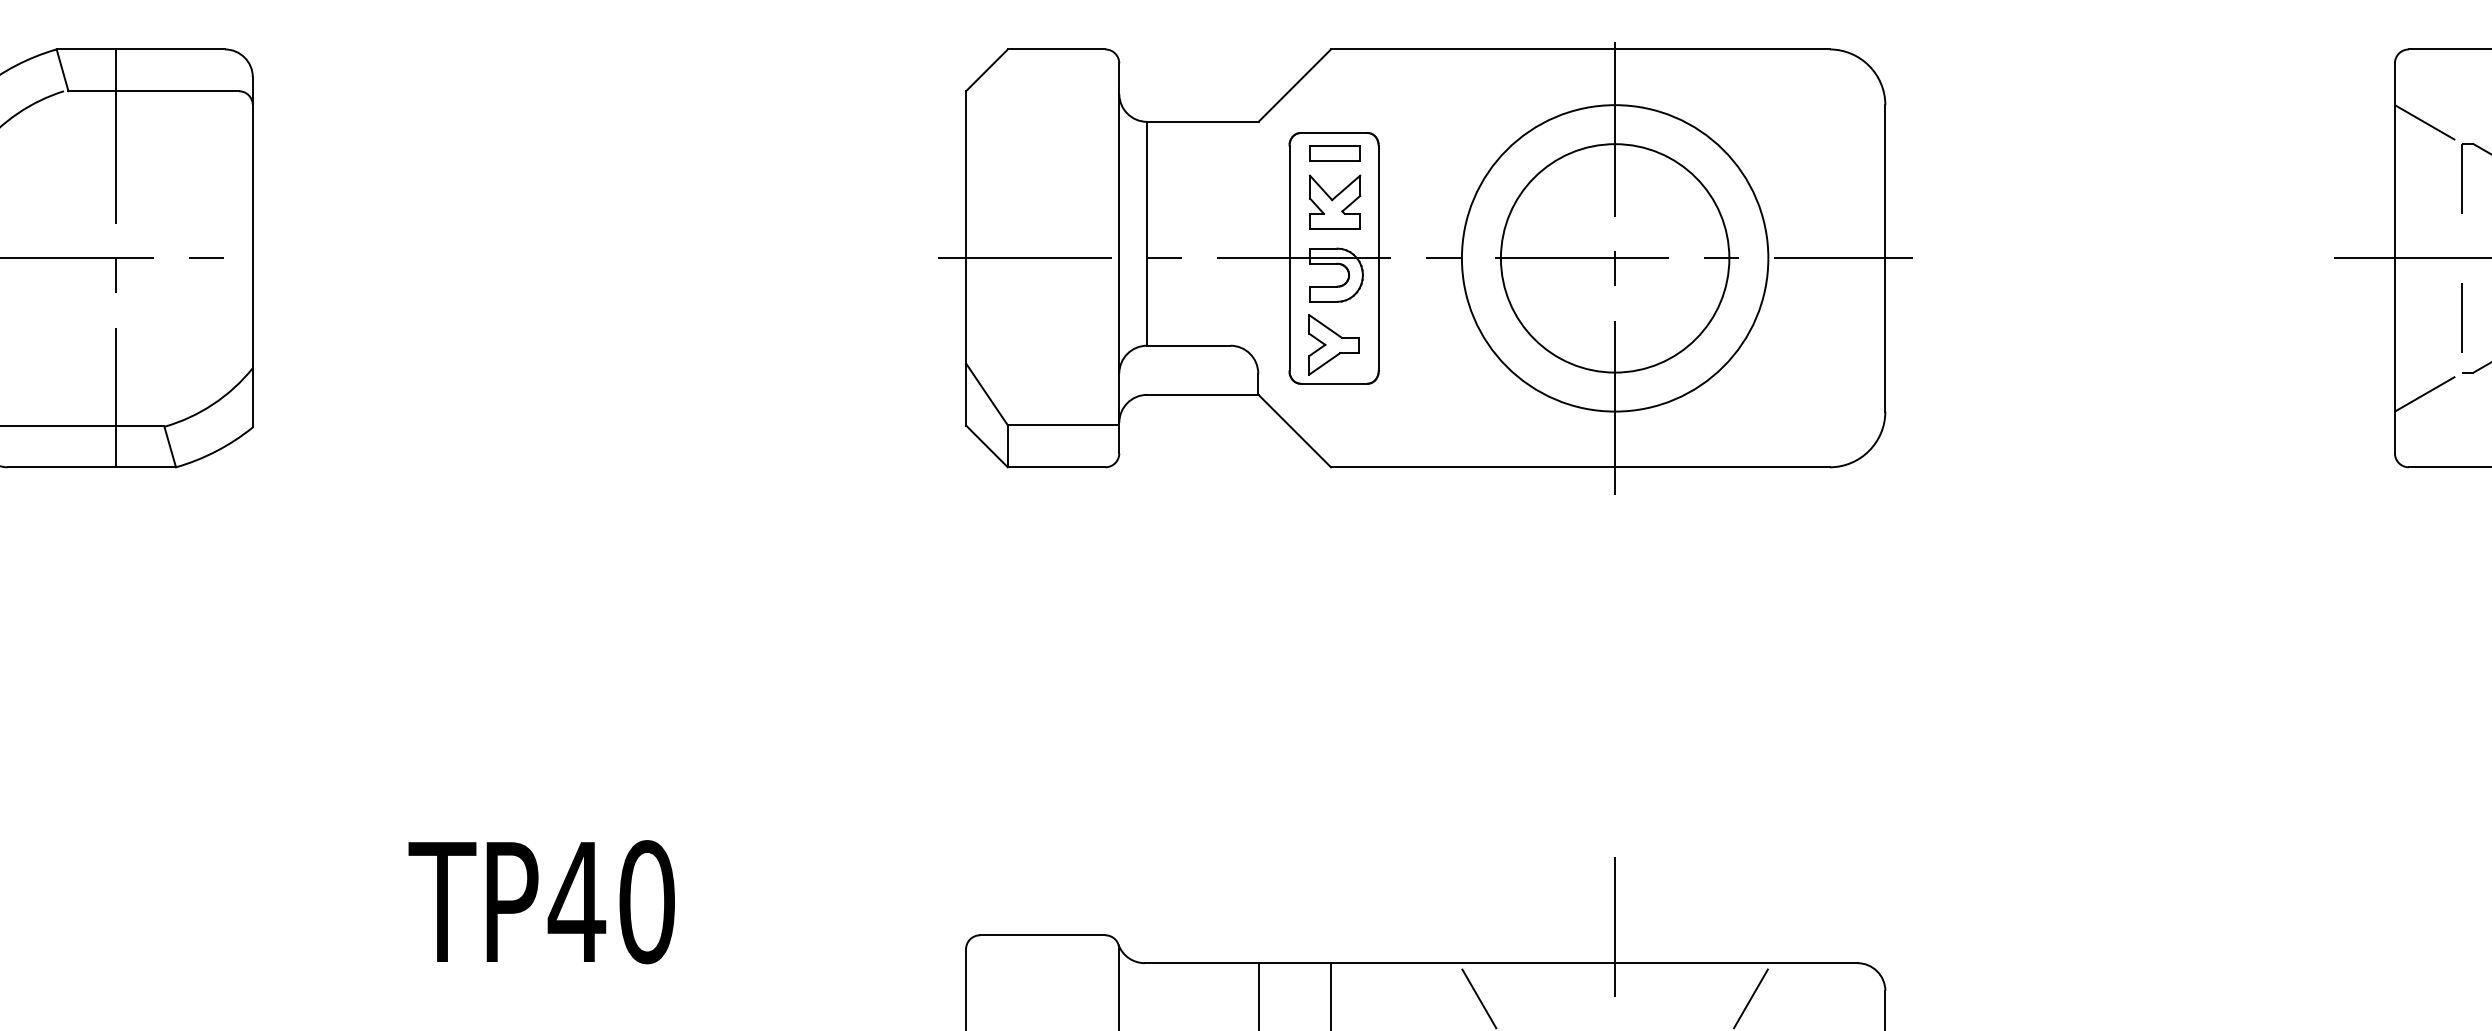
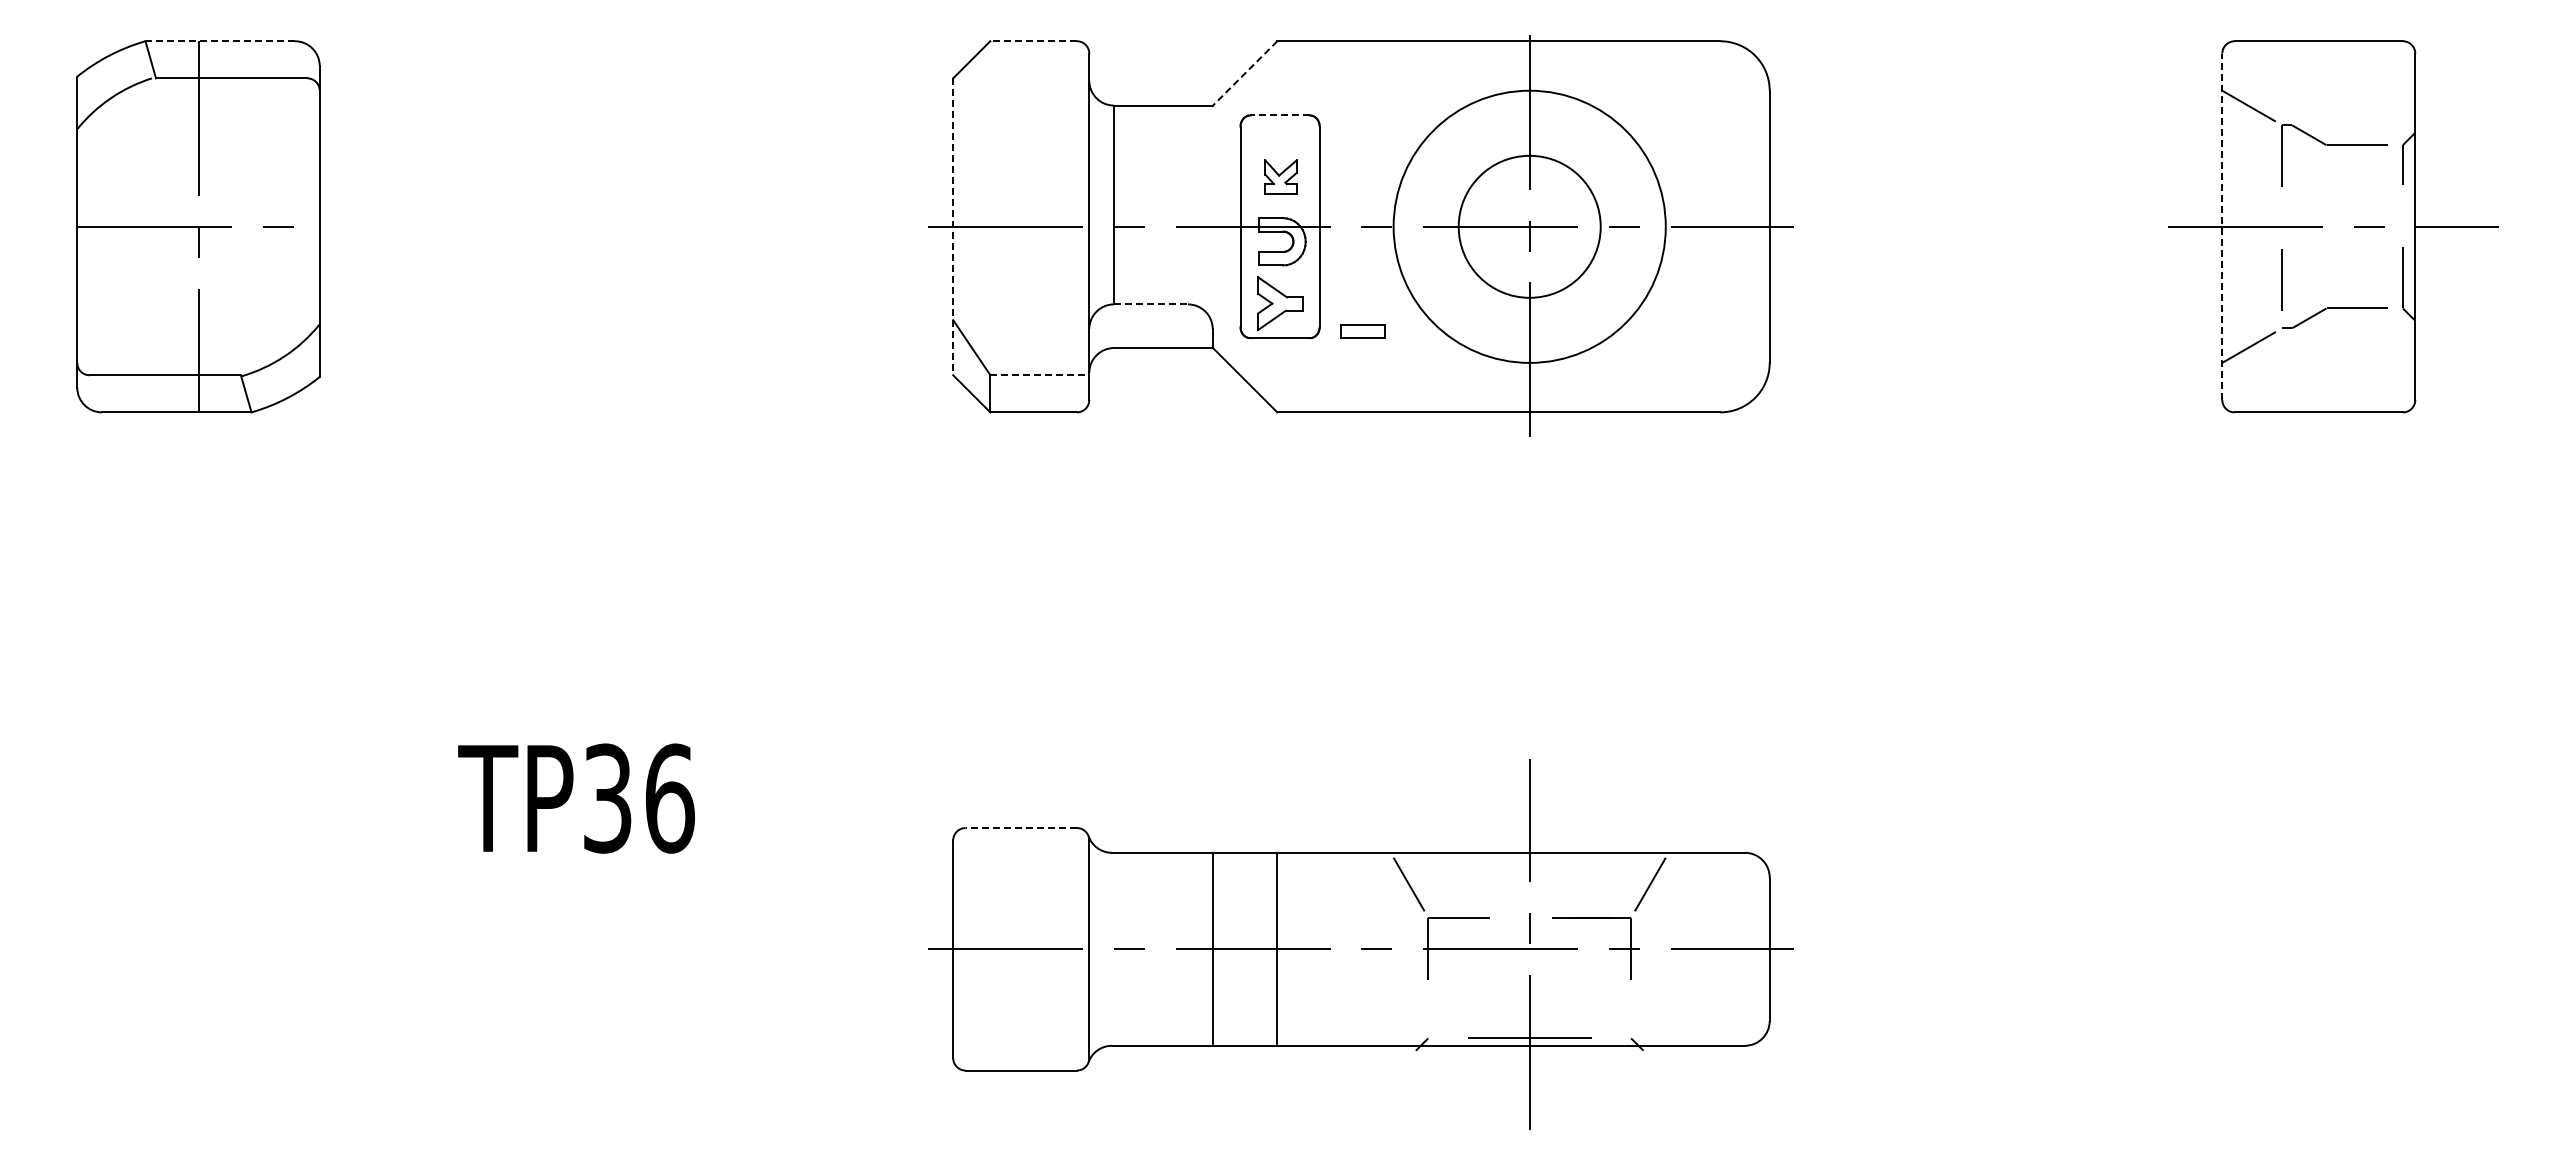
line: (141, 49) -> (220, 41), solid -> dashed
line: (1056, 49) -> (1033, 41), solid -> dashed
line: (1294, 85) -> (1244, 73), solid -> dashed
line: (1334, 133) -> (1280, 115), solid -> dashed
part: (1334, 153) -> (1362, 331), moved
part: (1334, 201) -> (1280, 176), size x0.7
circle: (1614, 258) -> (1529, 226), size x0.7
line: (2395, 258) -> (2222, 226), solid -> dashed
line: (966, 259) -> (953, 227), solid -> dashed
line: (1189, 345) -> (1151, 304), solid -> dashed
line: (1064, 425) -> (1040, 375), solid -> dashed
text: (610, 902) -> (637, 798), TP40 -> TP36
line: (1042, 935) -> (1021, 828), solid -> dashed

